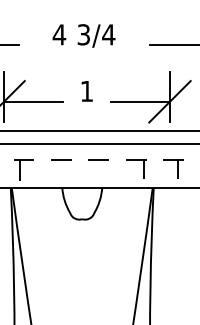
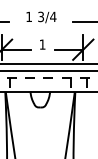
text: (58, 33) -> (28, 16), 4 -> 1

